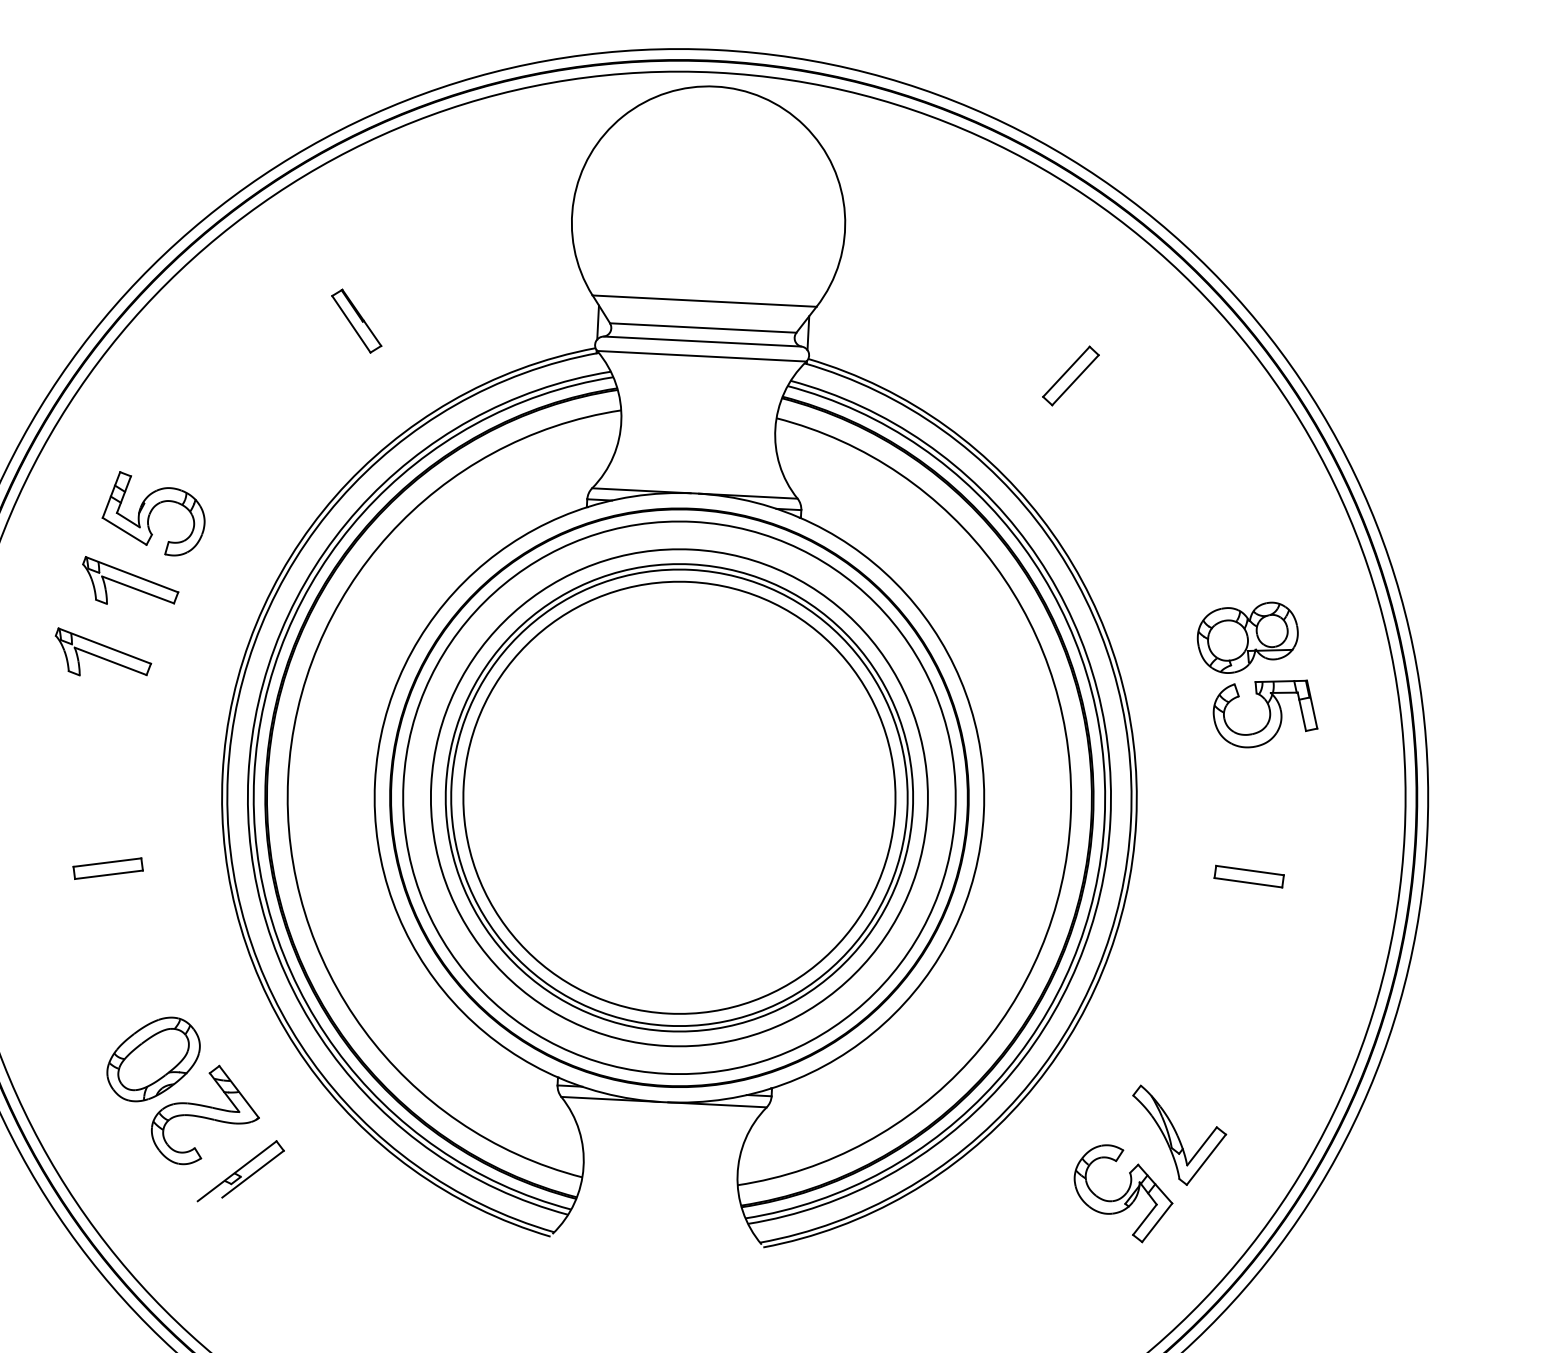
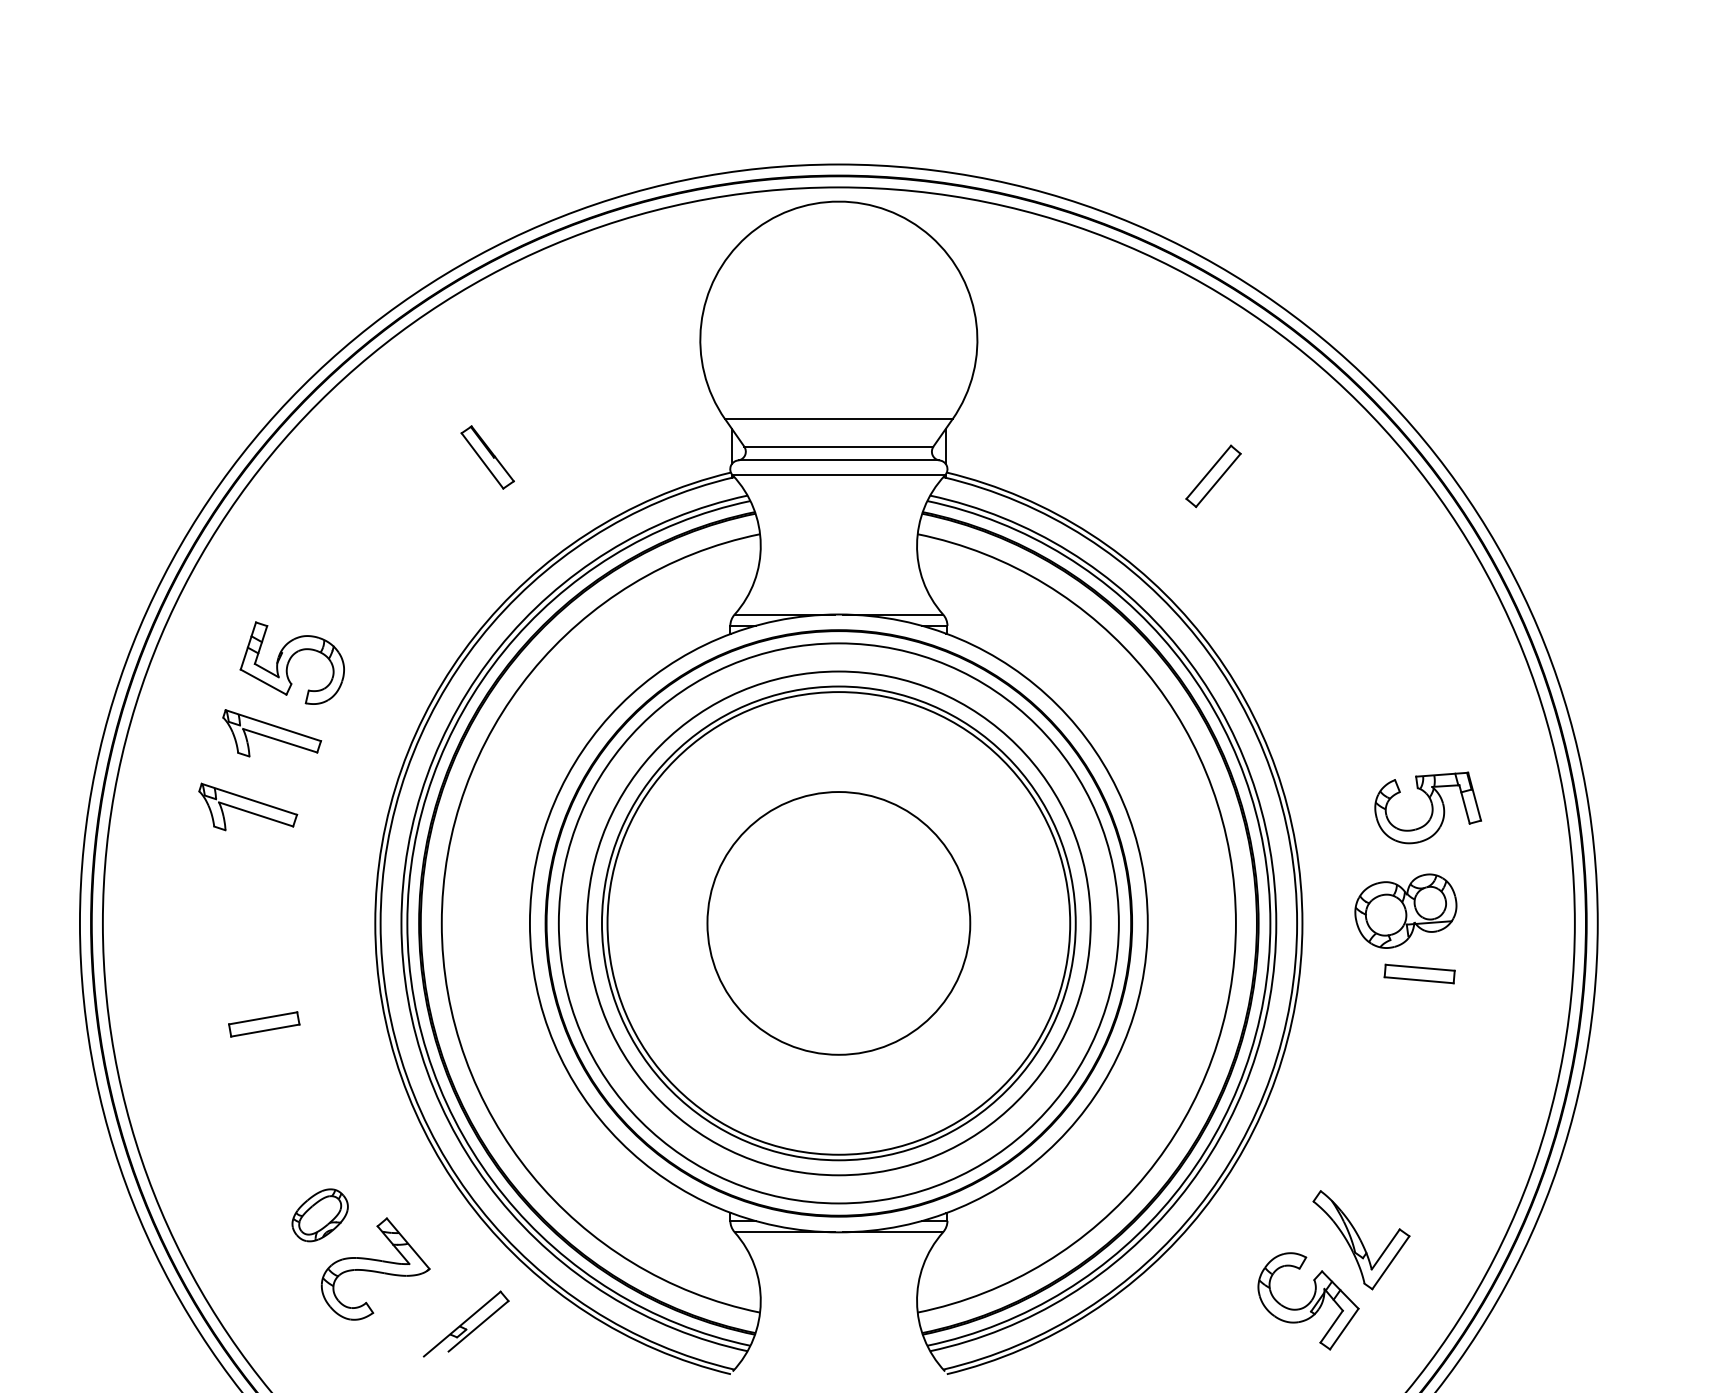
part: (1247, 636) -> (1405, 910), moved
circle: (679, 797) -> (838, 923), size x0.6
part: (154, 1059) -> (320, 1215), size x0.6
part: (240, 1170) -> (465, 1323), moved

